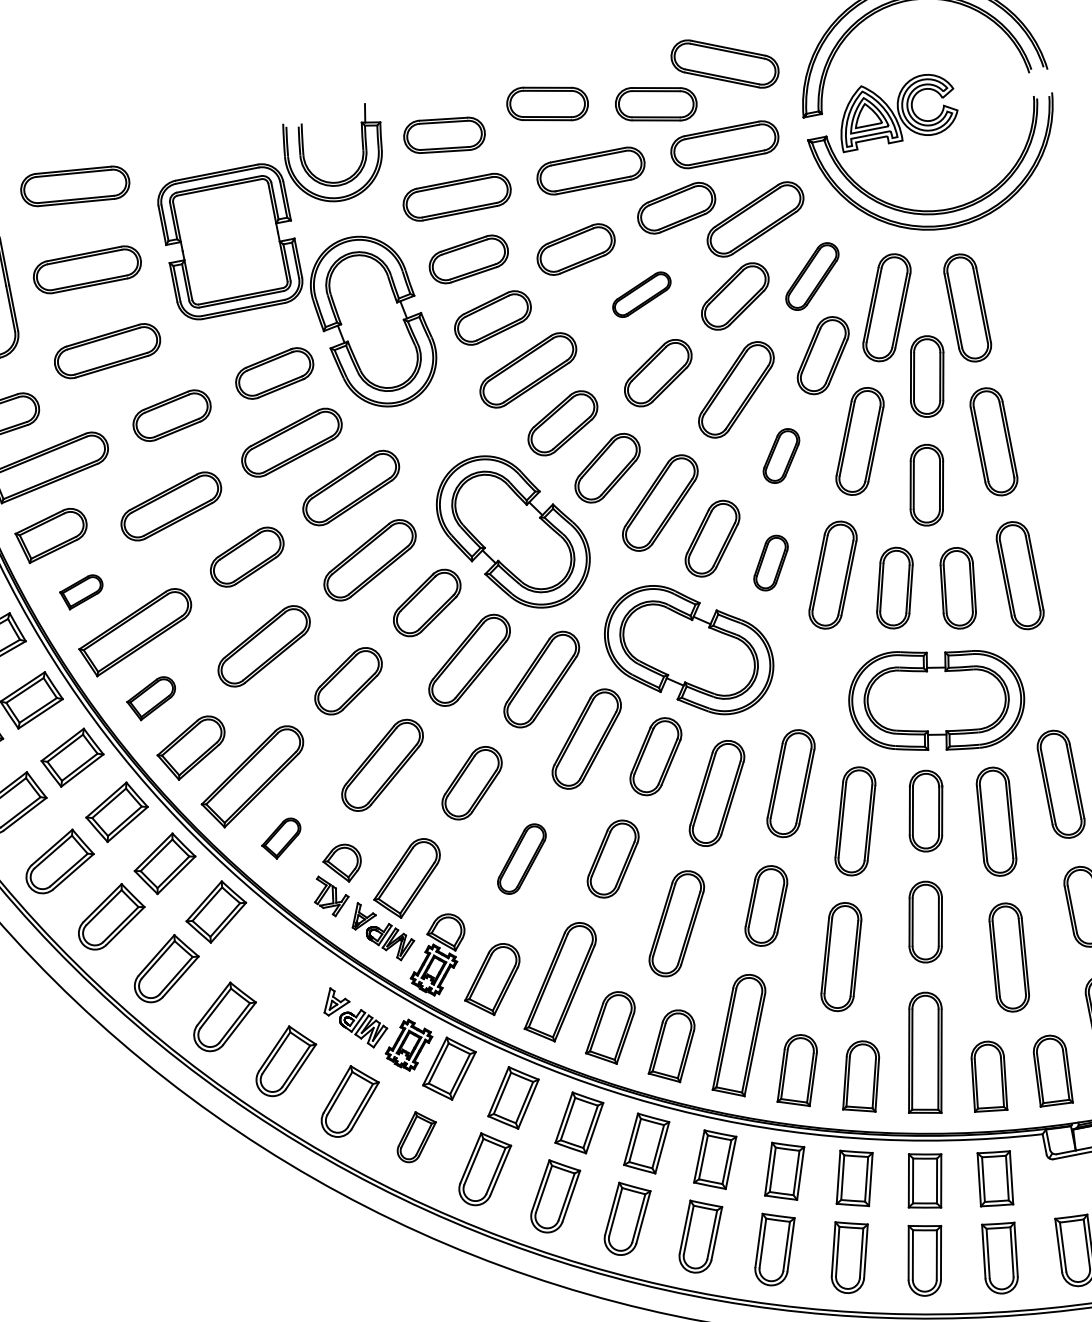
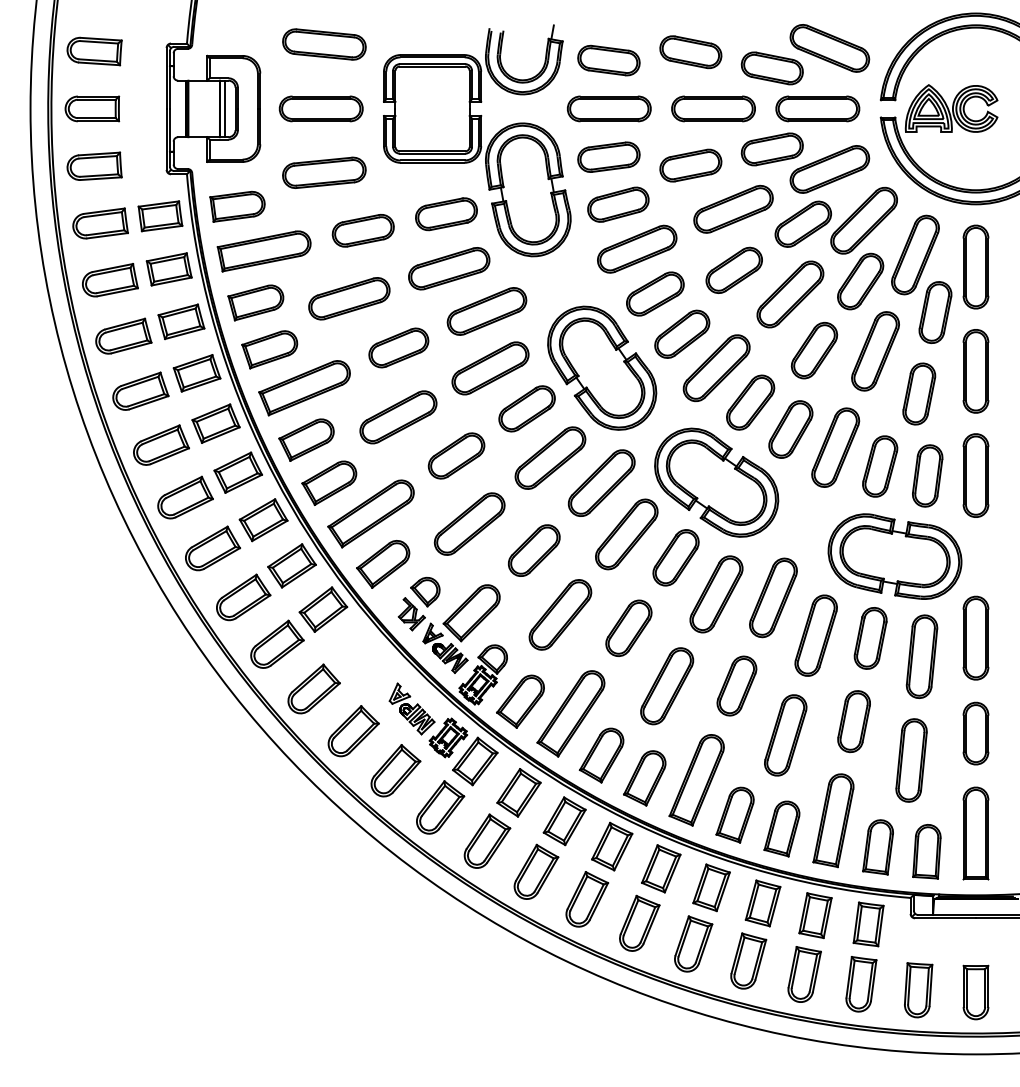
part: (811, 276) -> (863, 220), size x1.43
part: (641, 293) -> (733, 208), size x1.67
part: (781, 455) -> (814, 350), size x1.43
part: (770, 563) -> (790, 429), size x1.43
part: (81, 591) -> (269, 349), size x1.67
part: (151, 697) -> (306, 439), size x1.43
part: (282, 838) -> (383, 564), size x1.67
part: (521, 858) -> (560, 614), size x1.43
part: (416, 1136) -> (440, 807), size x1.43

